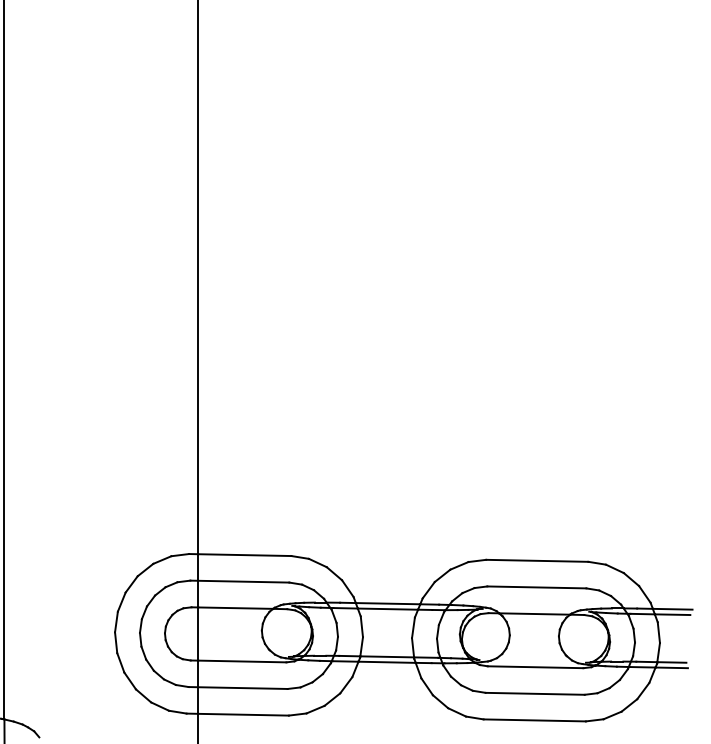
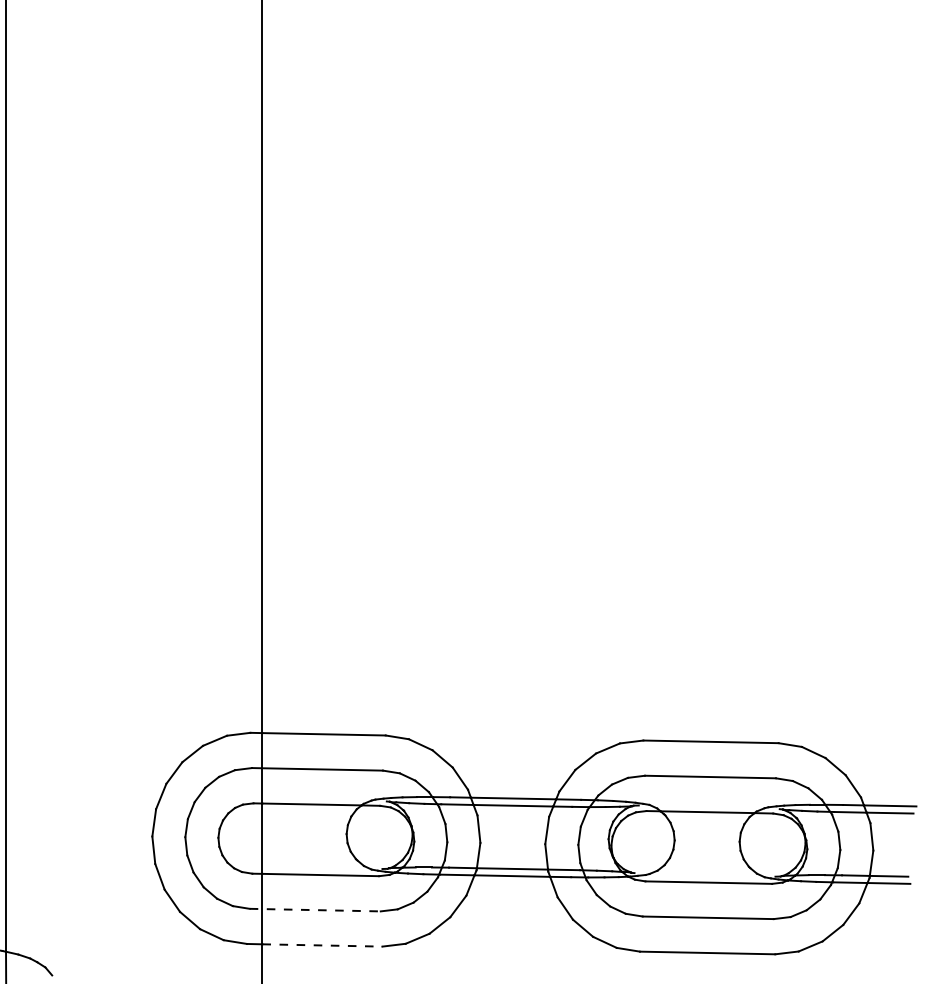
line: (238, 688) -> (315, 910), solid -> dashed
line: (243, 714) -> (322, 945), solid -> dashed

